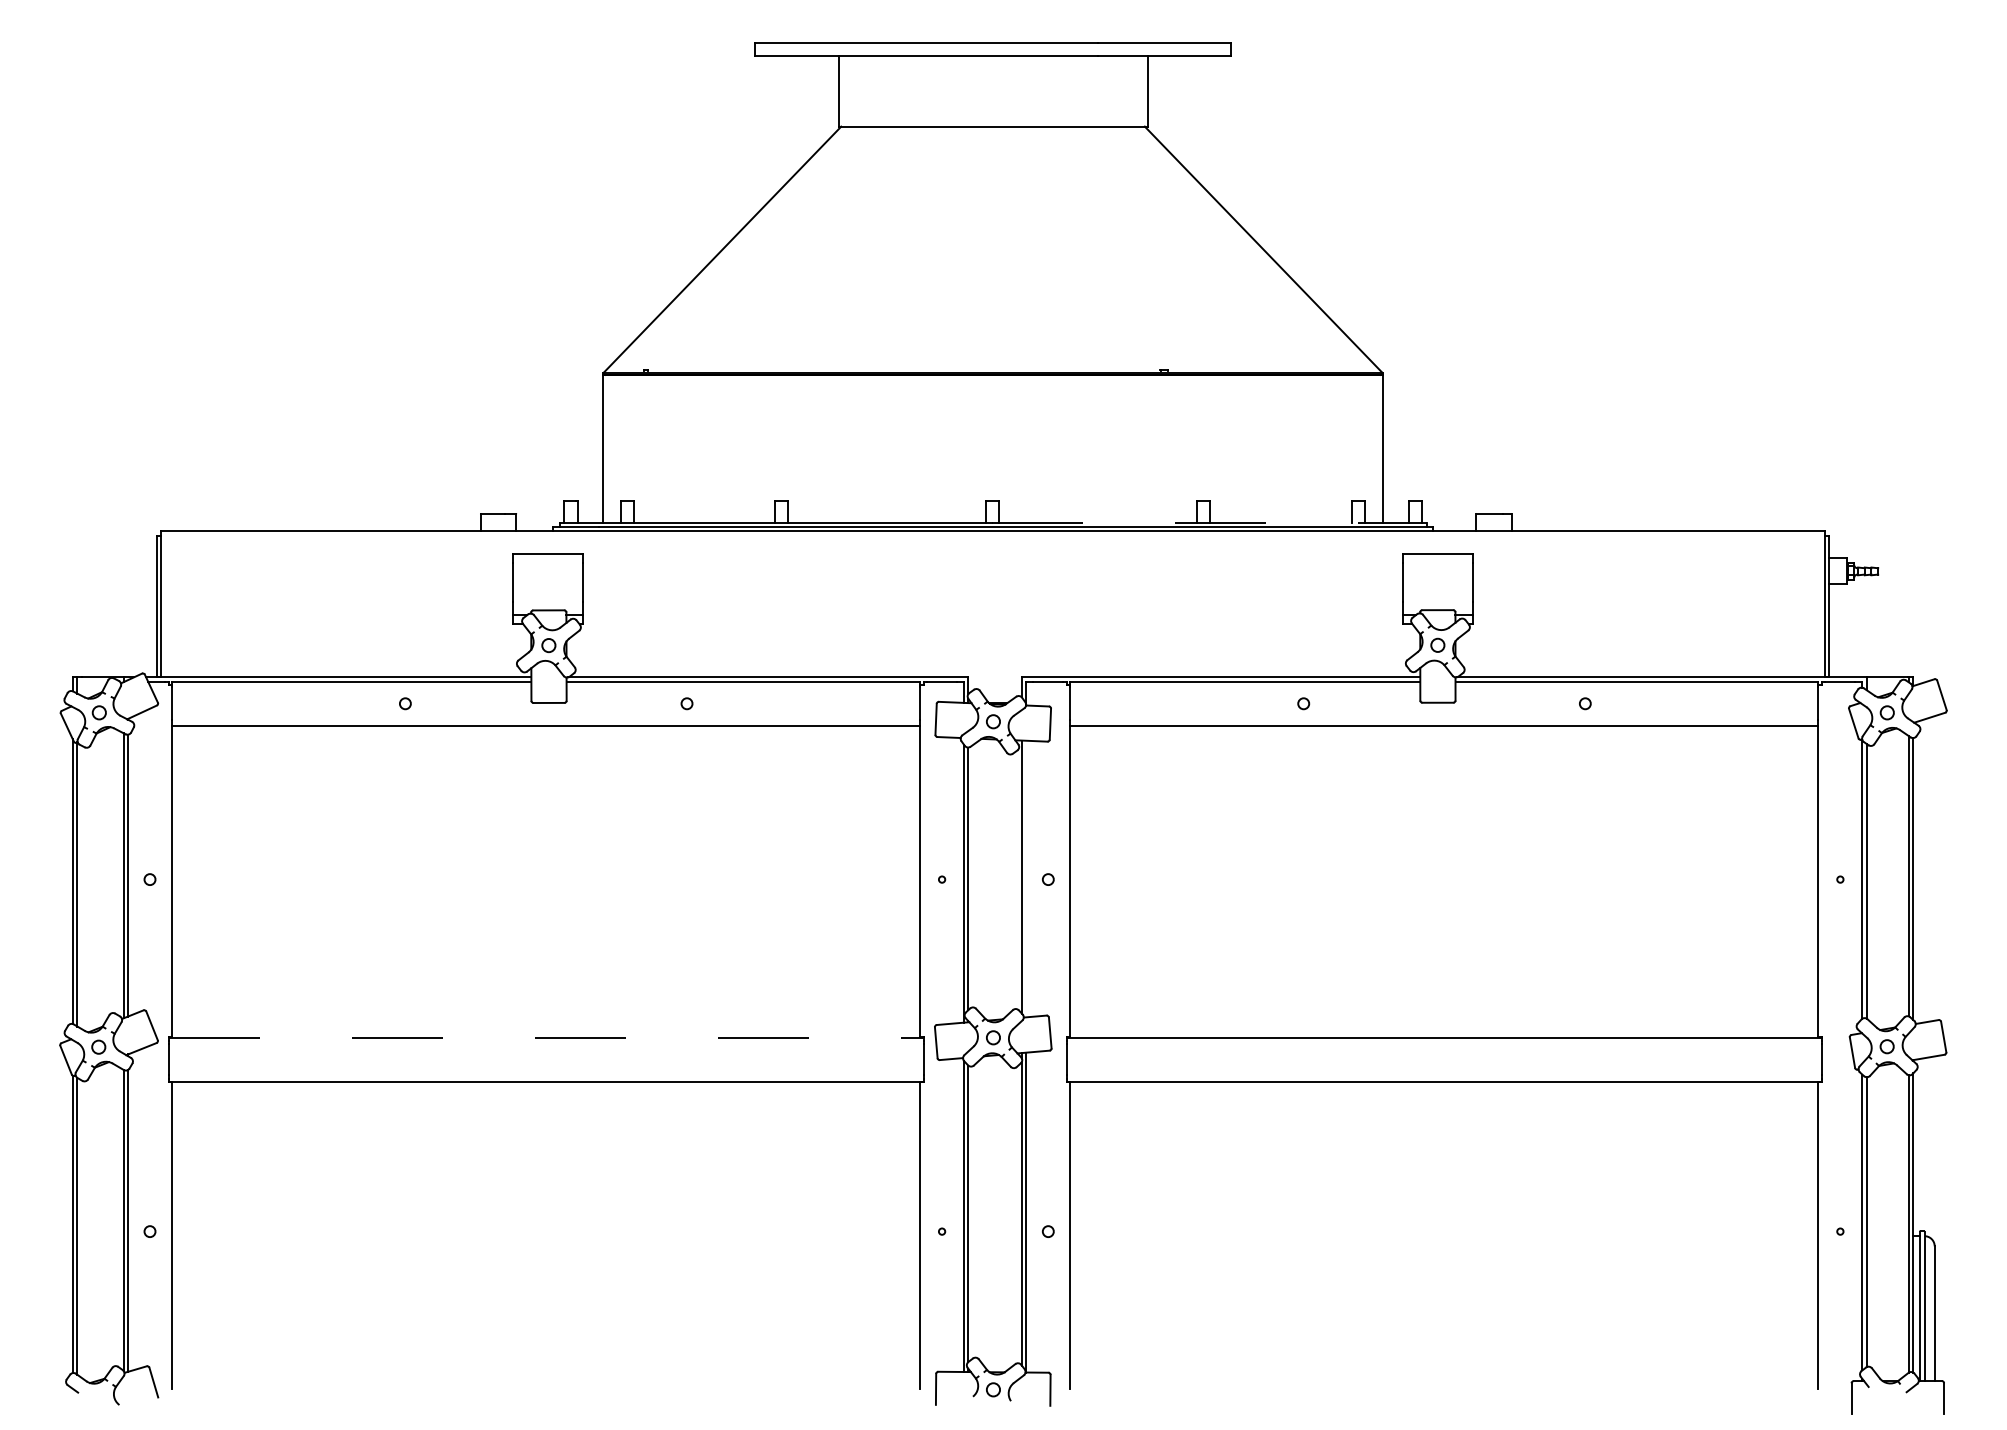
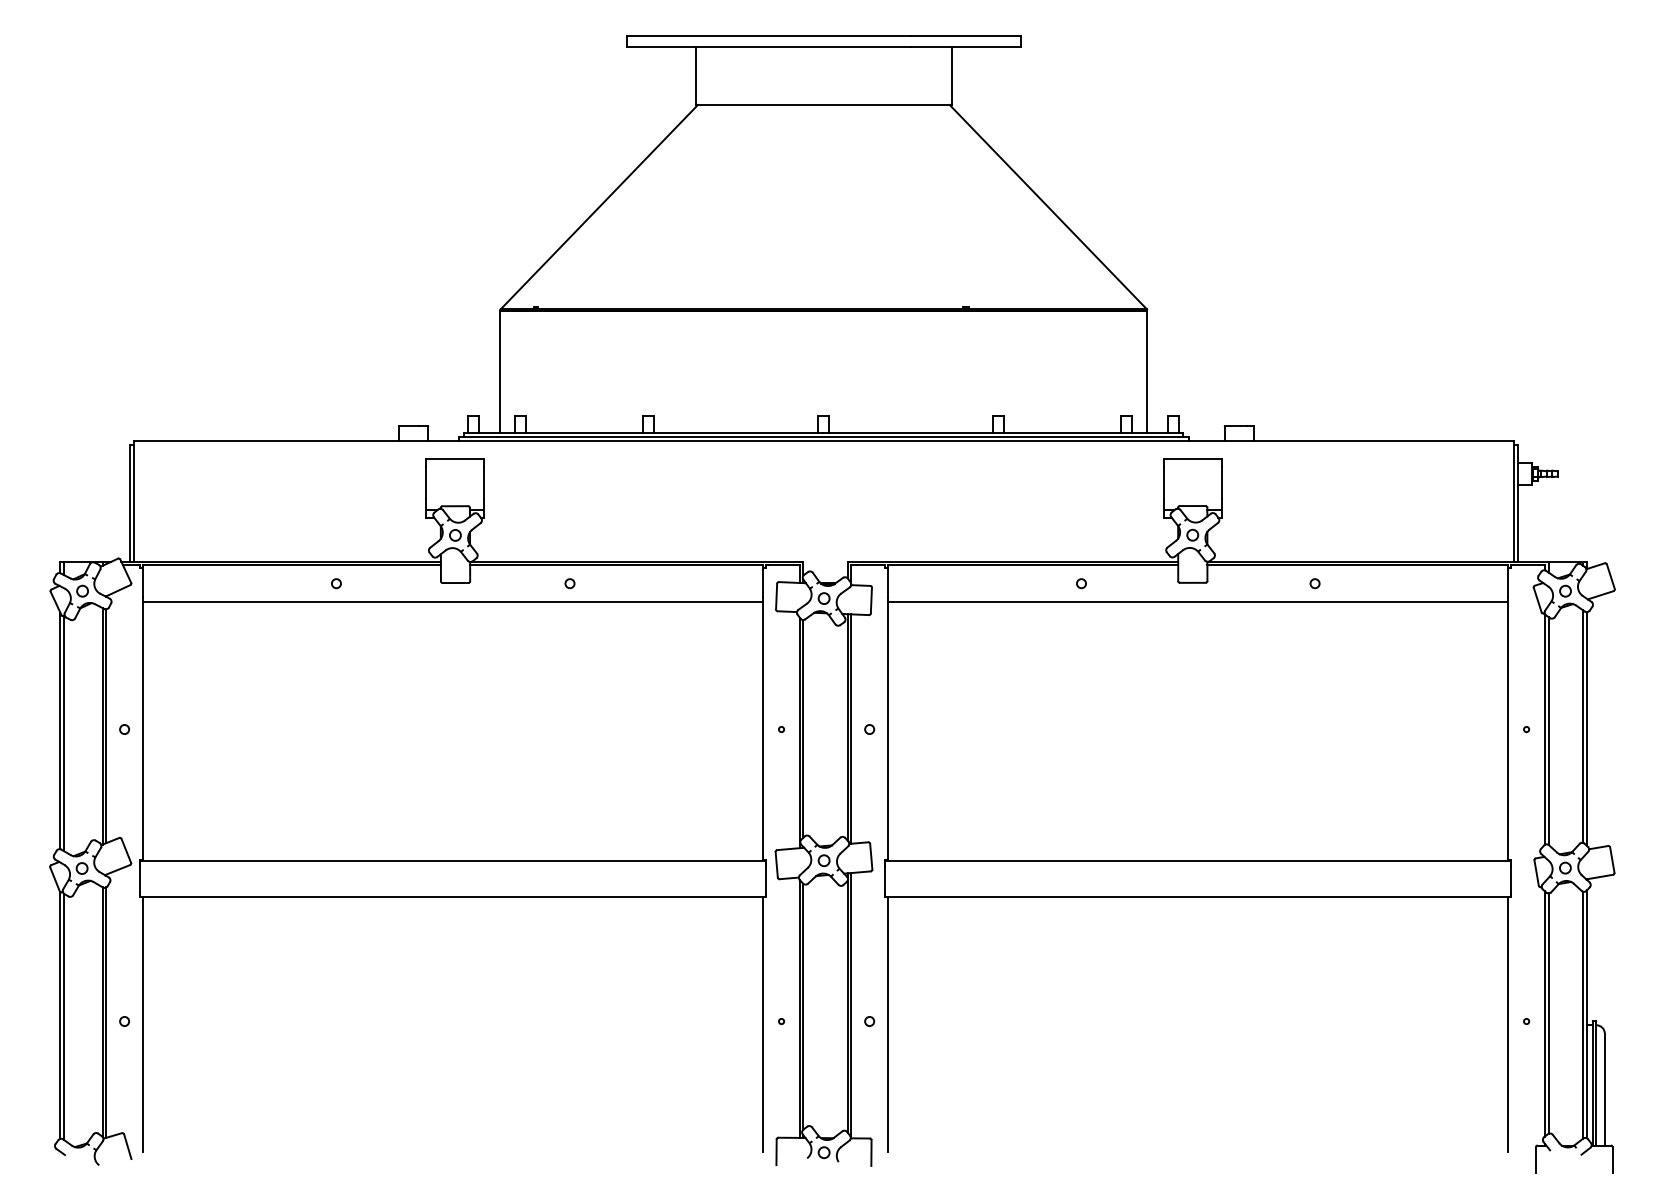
line: (1209, 522) -> (1003, 433), dashed -> solid
line: (1026, 878) -> (851, 728), added
line: (546, 1037) -> (453, 860), dashed -> solid

